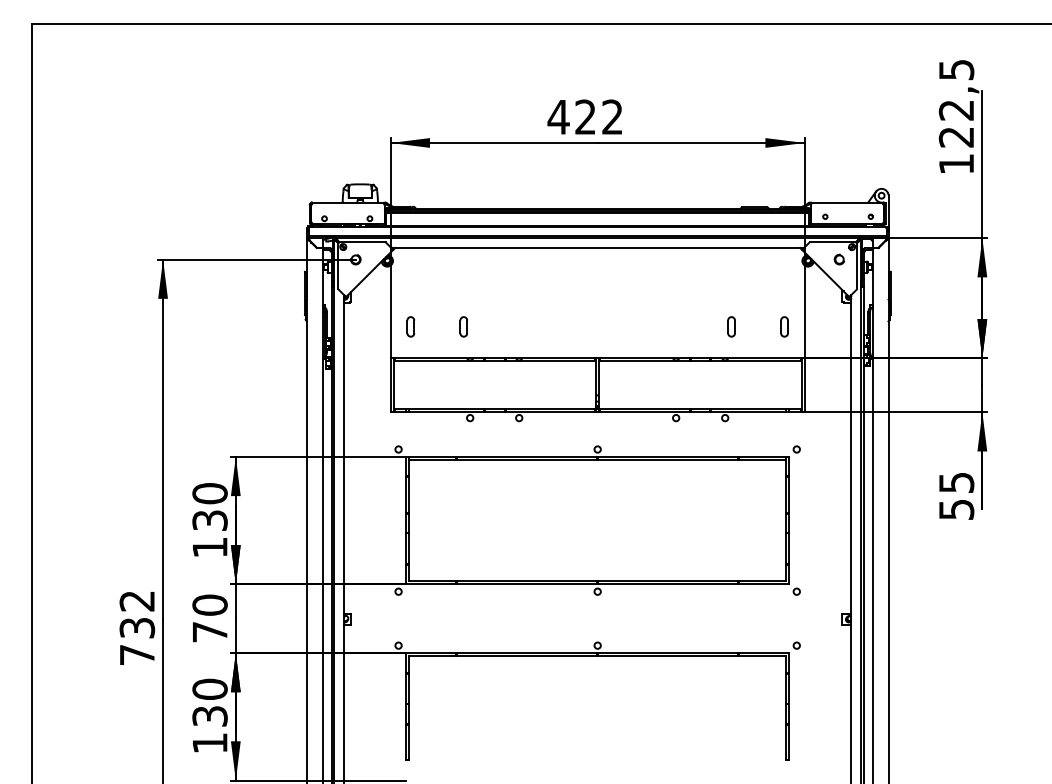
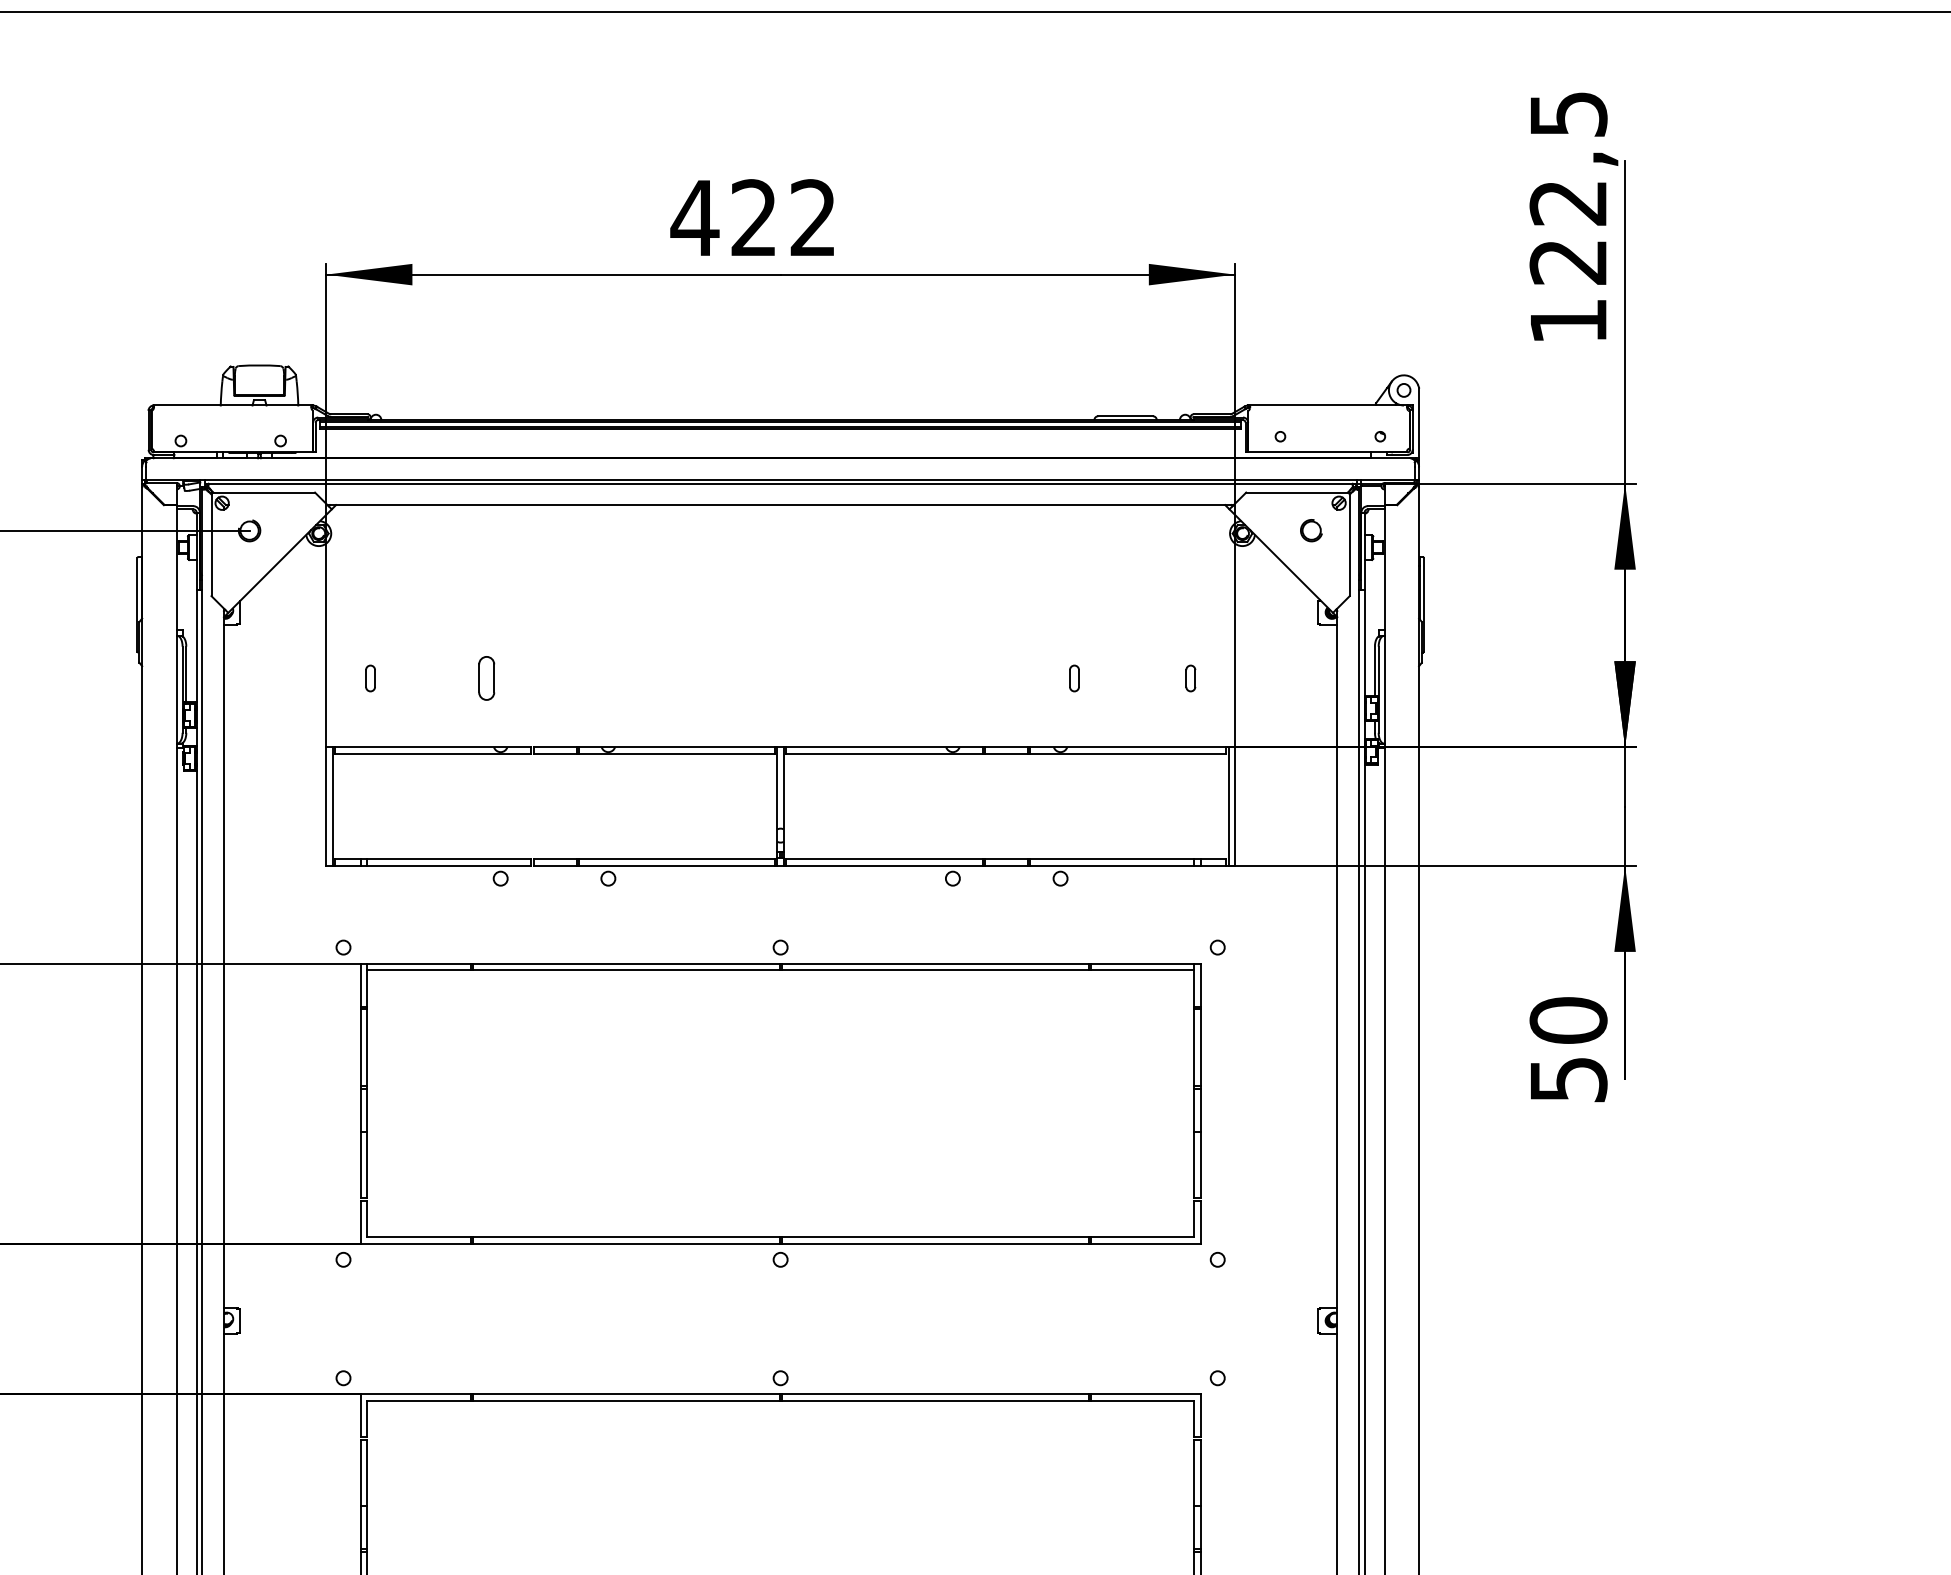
part: (410, 326) -> (369, 677), size x0.6
part: (731, 326) -> (1074, 677), size x0.6
part: (784, 326) -> (1190, 677), size x0.6
text: (956, 482) -> (1568, 1020), 55 -> 50

